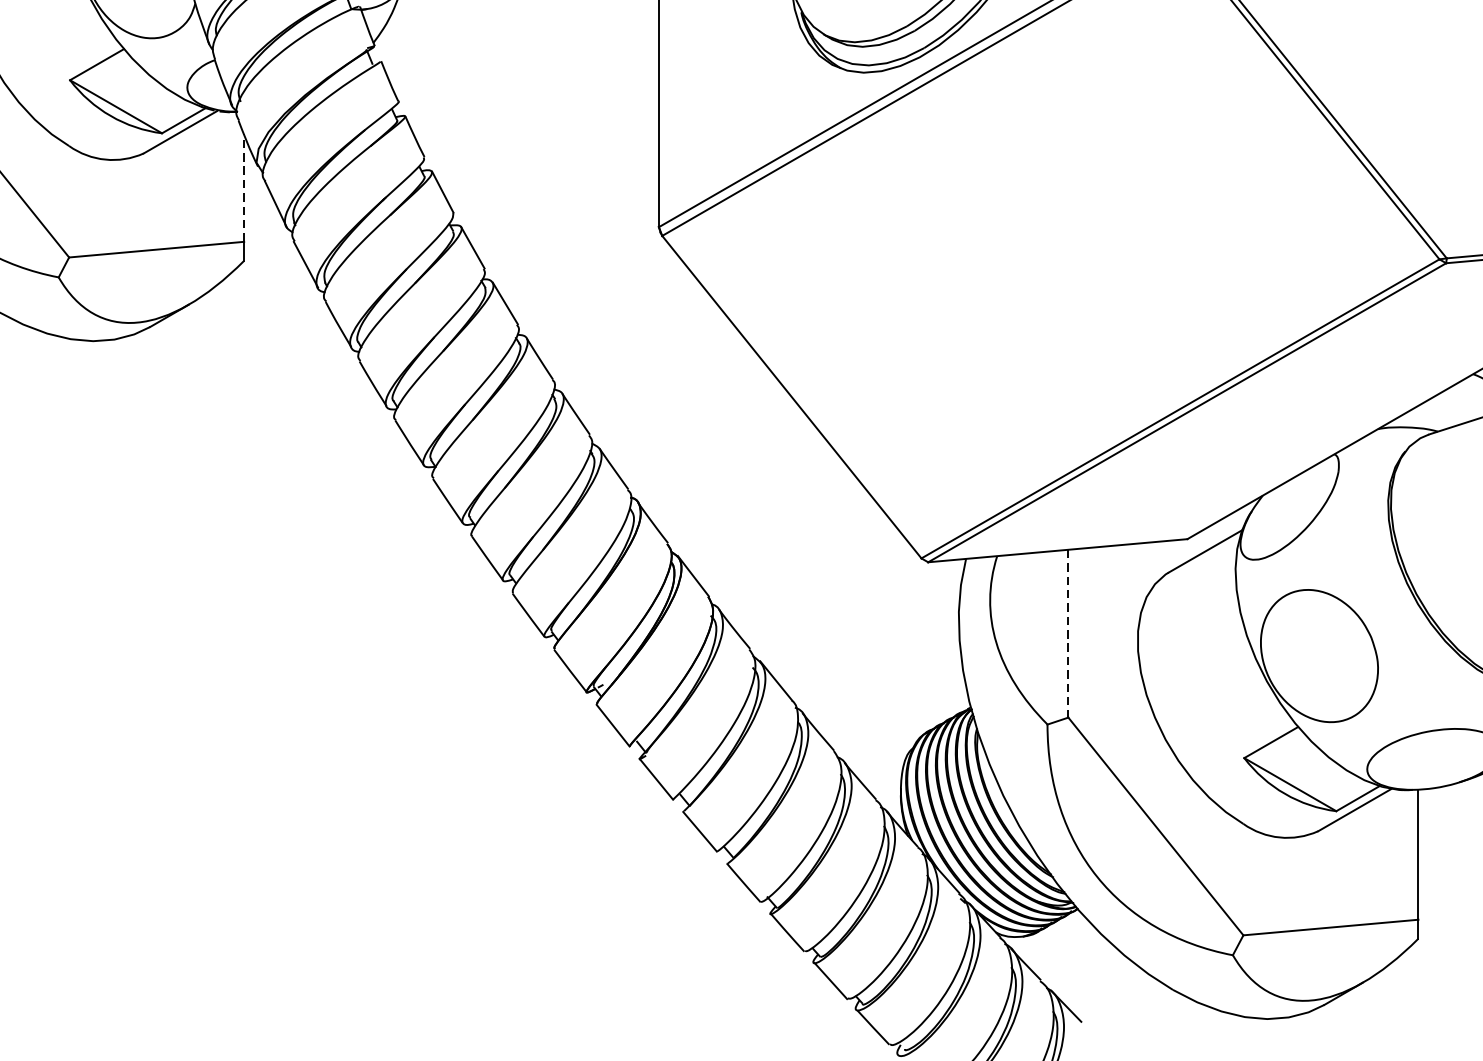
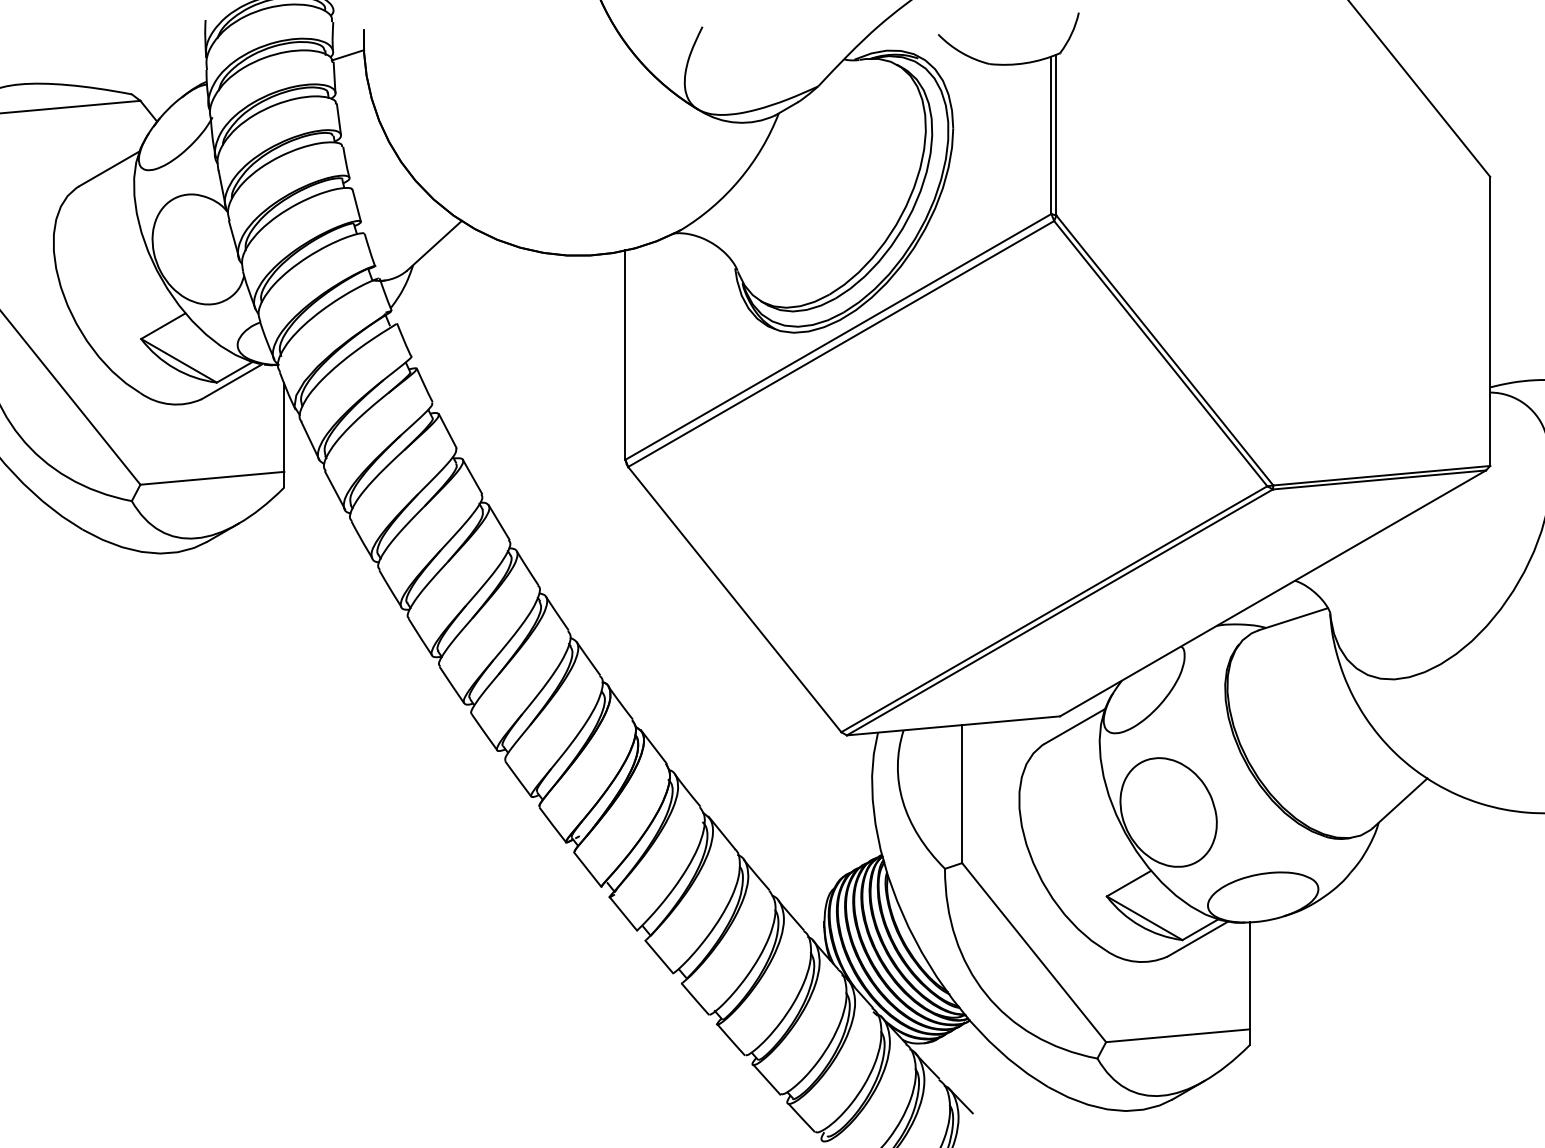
line: (244, 187) -> (284, 427), dashed -> solid
line: (1068, 634) -> (962, 794), dashed -> solid

